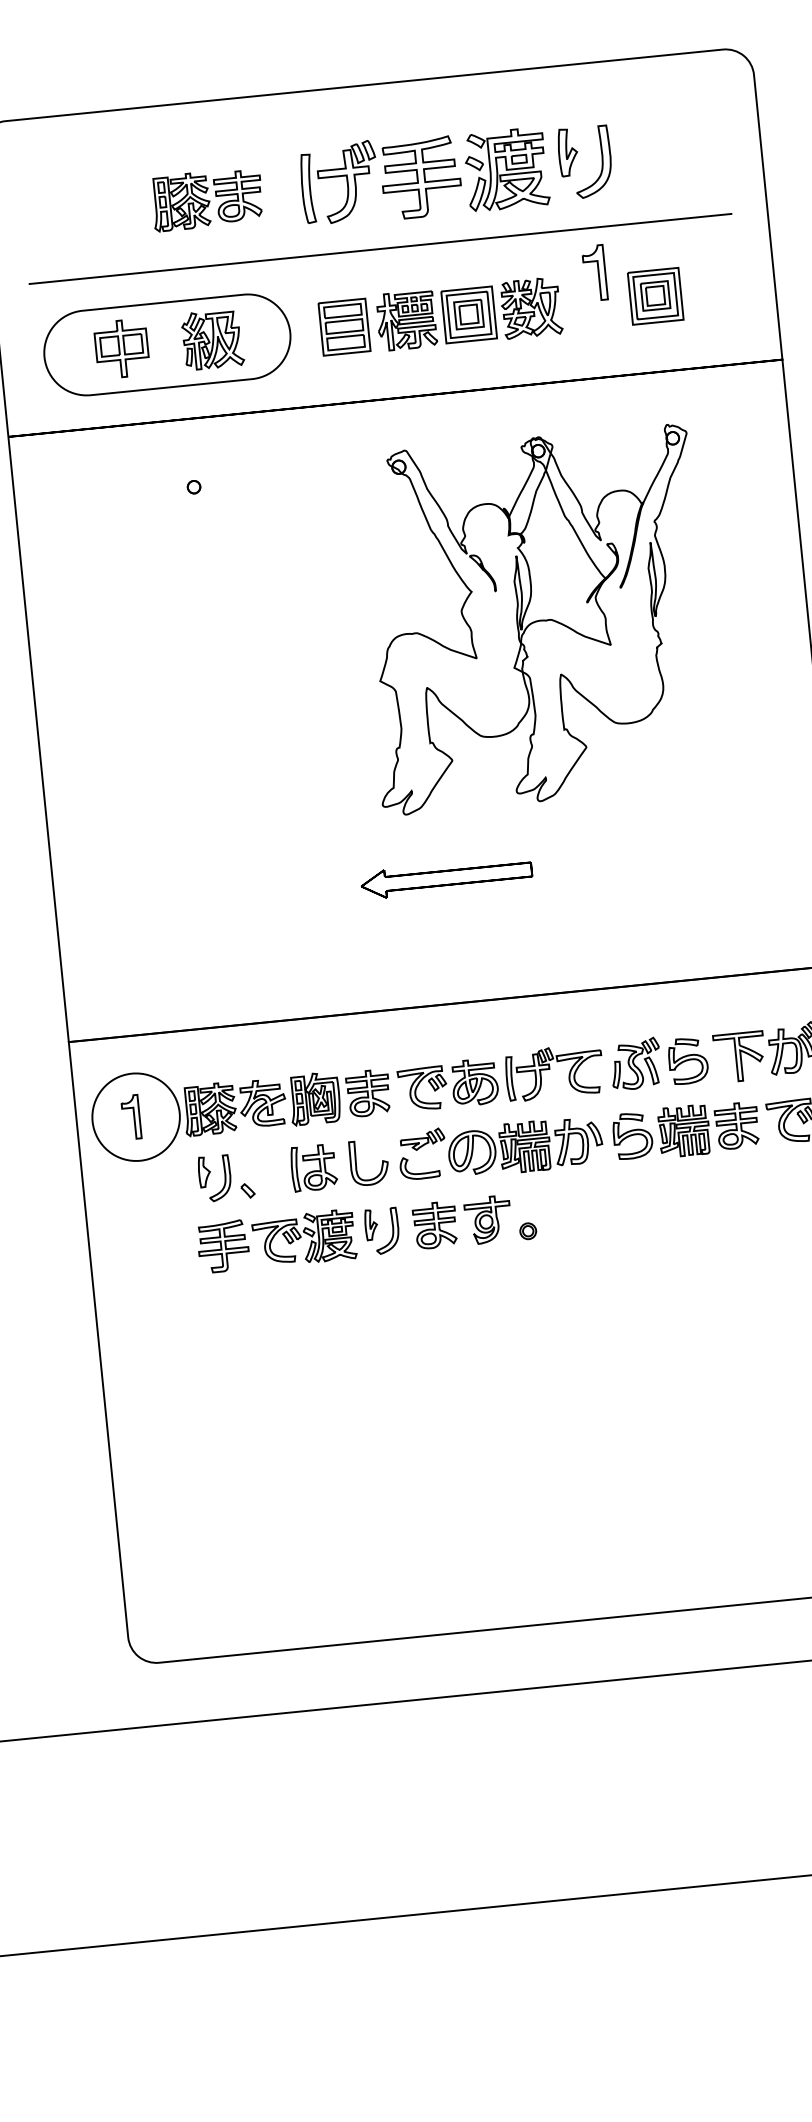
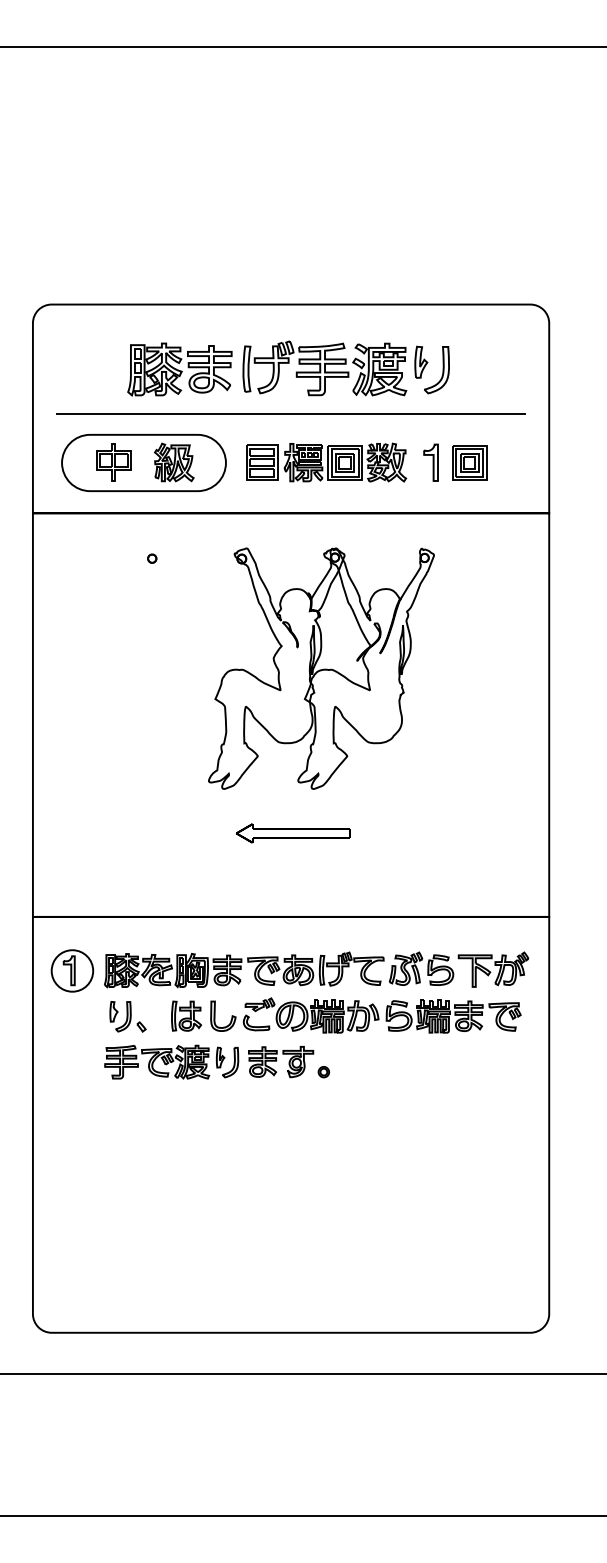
part: (206, 199) -> (179, 369), size x1.43
part: (594, 272) -> (430, 462), moved
part: (534, 619) -> (321, 668), moved
circle: (136, 1116) -> (72, 970), size x0.71

